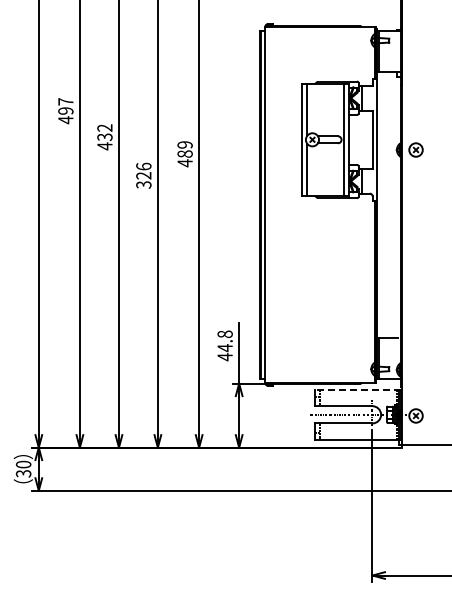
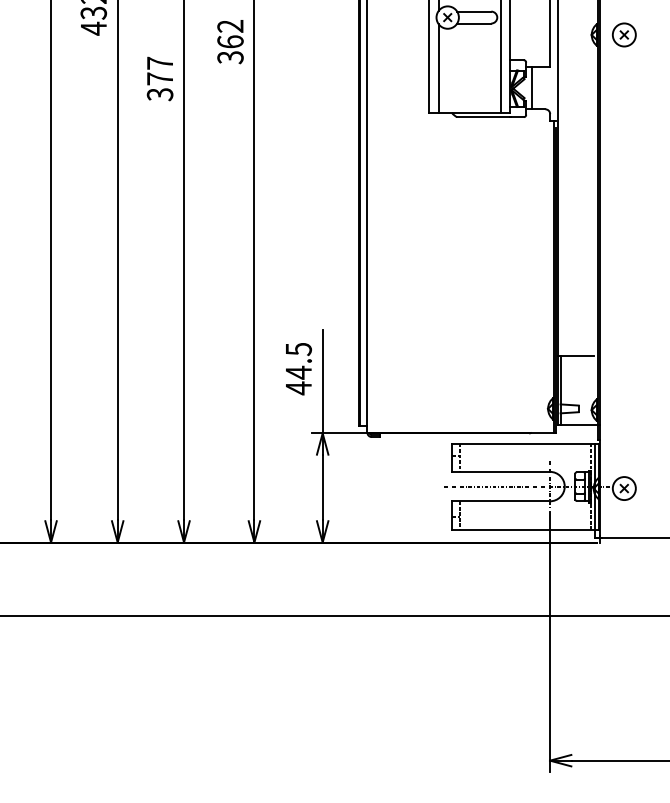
text: (184, 154) -> (229, 42), 489 -> 362
text: (143, 170) -> (159, 69), 326 -> 377
text: (224, 334) -> (297, 349), 44.8 -> 44.5
line: (357, 389) -> (524, 443), dashed -> solid

